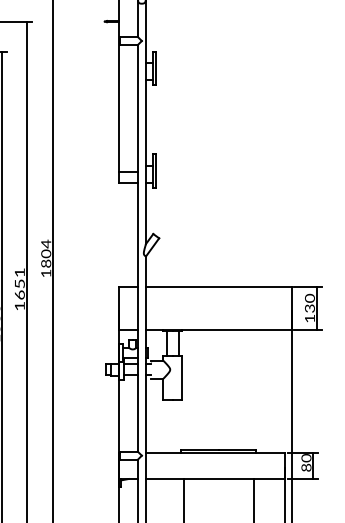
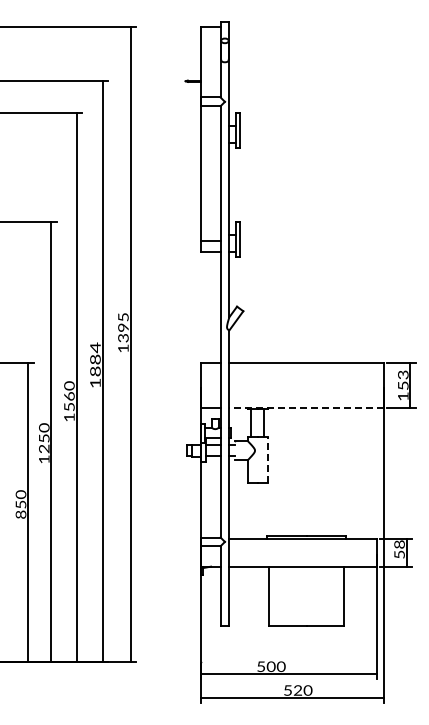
text: (46, 253) -> (123, 327), 1804 -> 1395
text: (19, 283) -> (95, 359), 1651 -> 1884
text: (310, 303) -> (403, 380), 130 -> 153
line: (218, 329) -> (306, 408), solid -> dashed
line: (181, 378) -> (267, 459), solid -> dashed
text: (306, 462) -> (399, 549), 80 -> 58

